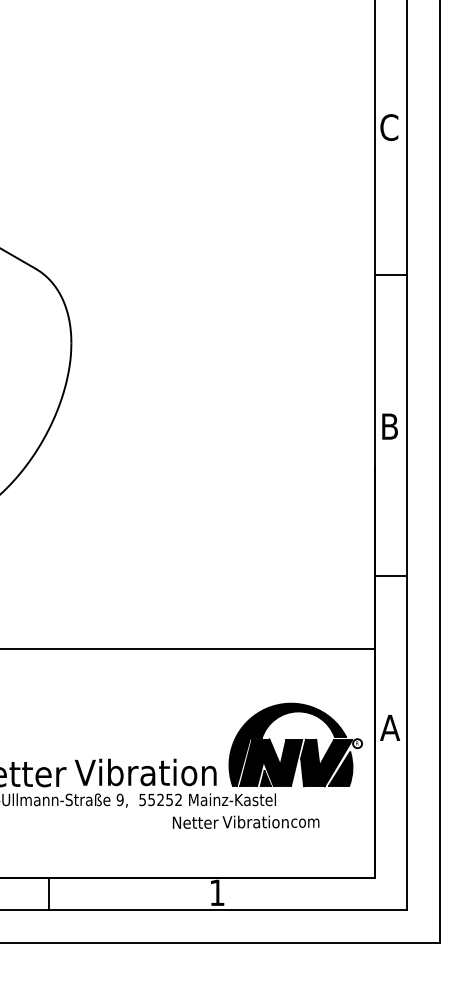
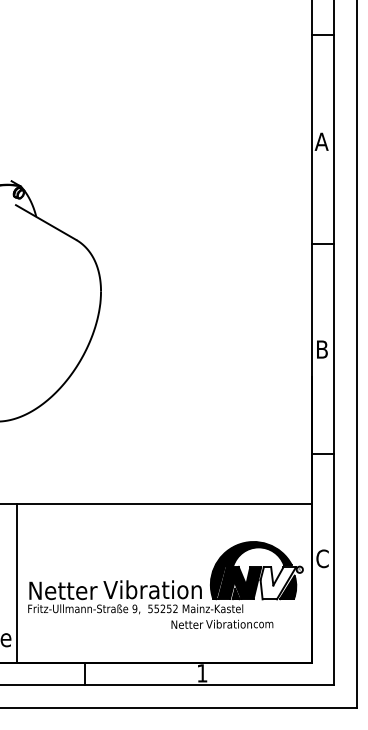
text: (388, 127) -> (321, 141), C -> A
text: (390, 727) -> (322, 558), A -> C
fill: (326, 763) -> (278, 583), removed

